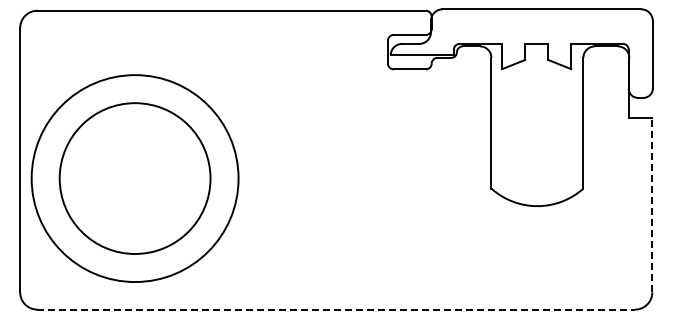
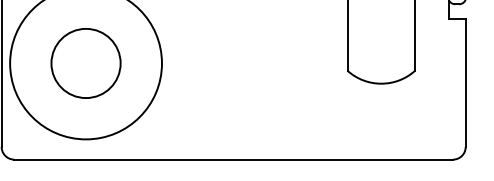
circle: (134, 178) -> (85, 63), size x0.62
line: (652, 204) -> (465, 82), dashed -> solid
line: (336, 309) -> (233, 159), dashed -> solid

